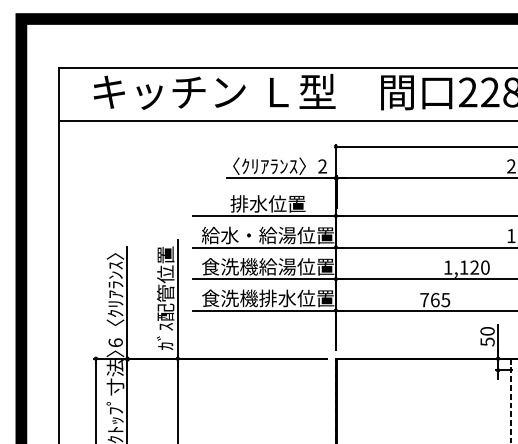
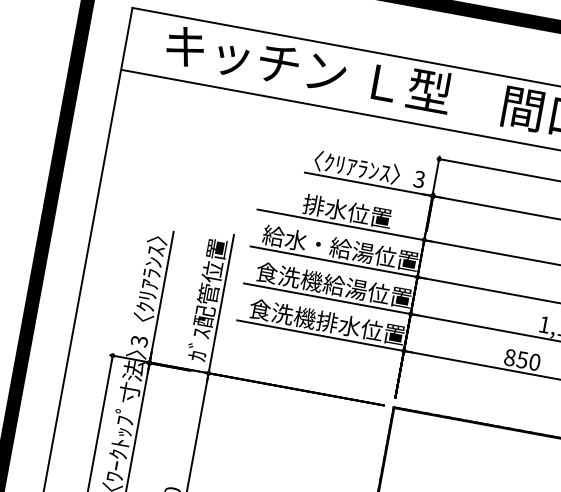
text: (322, 166) -> (419, 179), 2 -> 3
text: (435, 299) -> (522, 359), 765 -> 850
text: (115, 342) -> (139, 340), 6 -> 3

